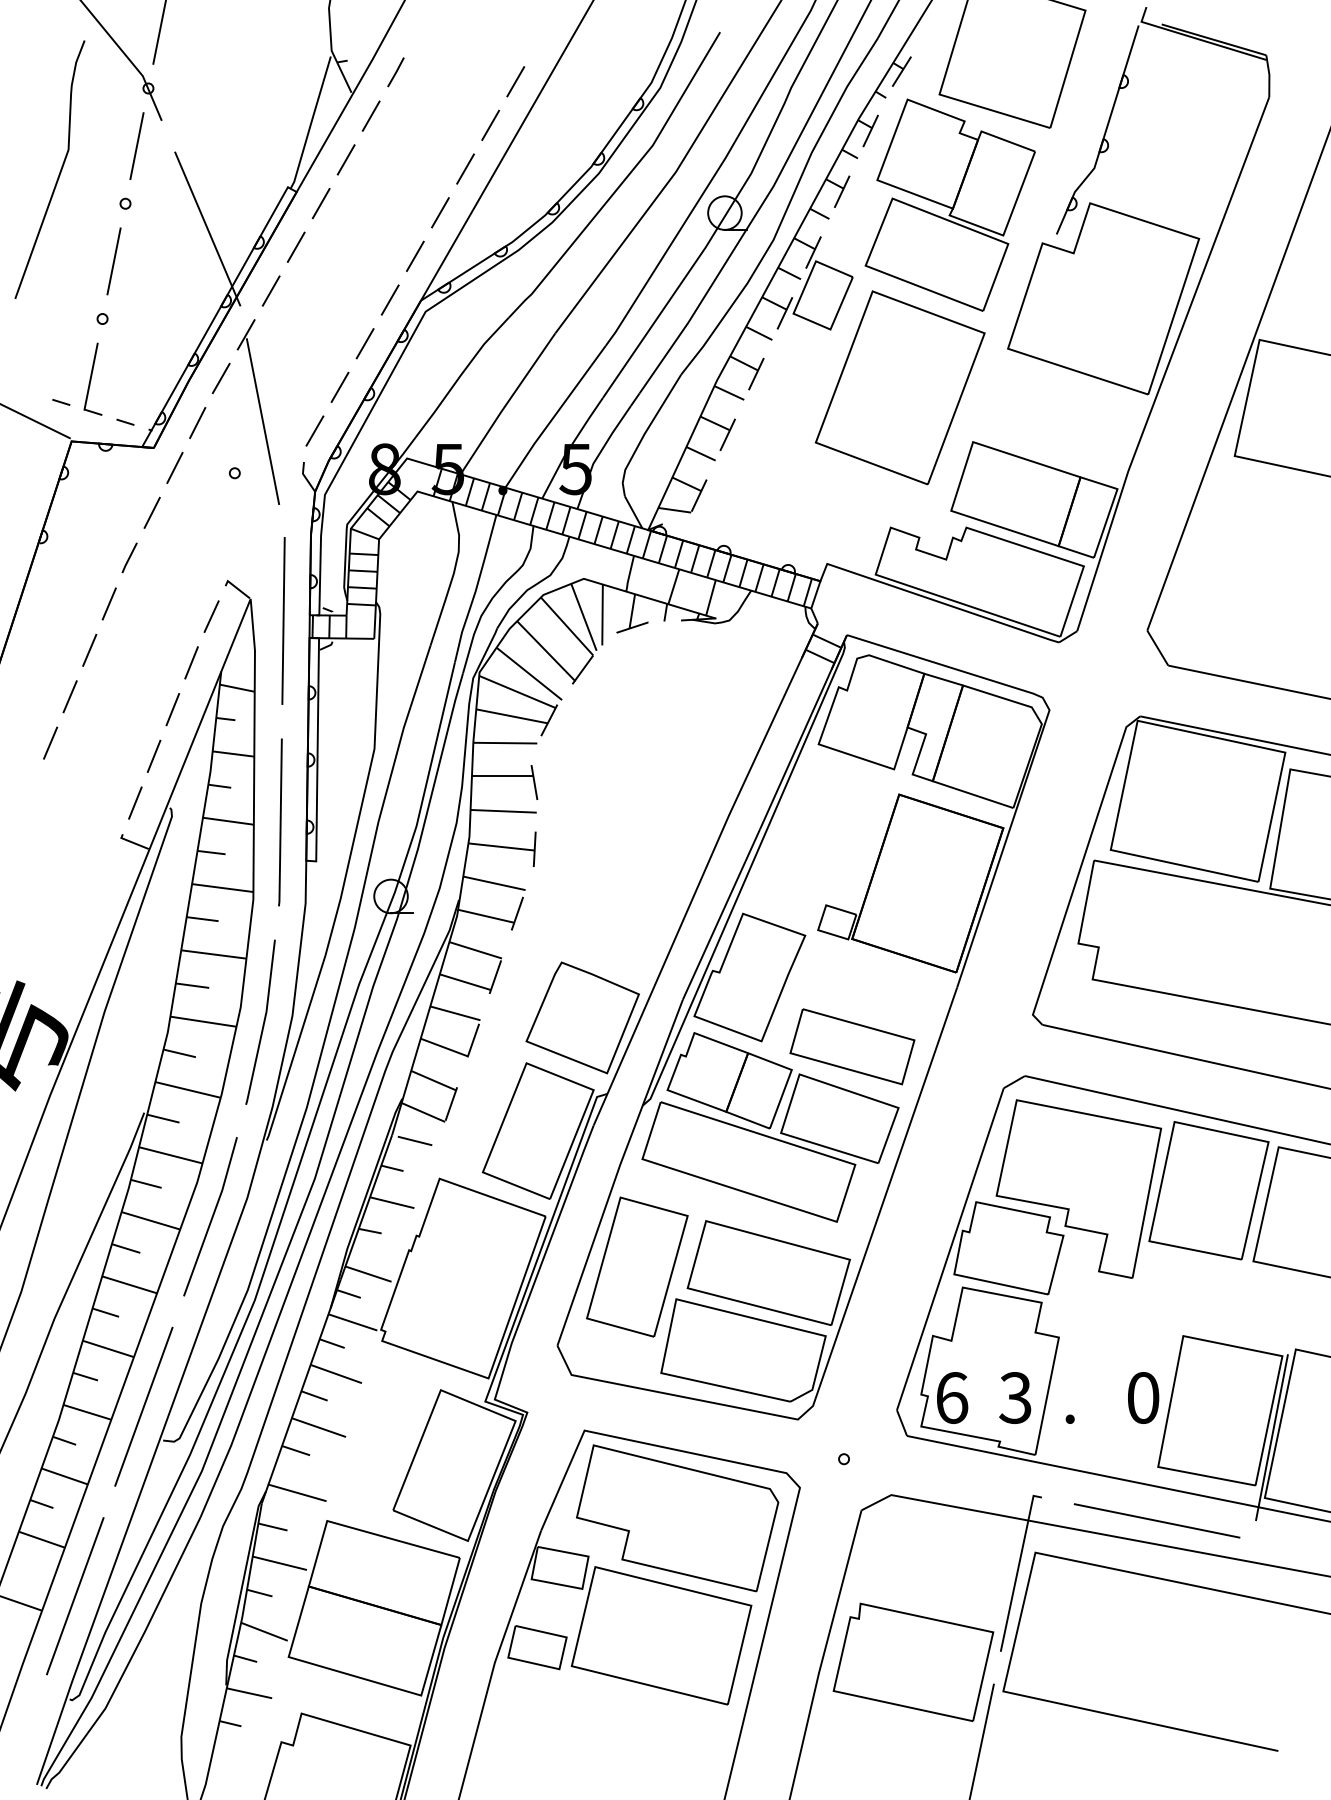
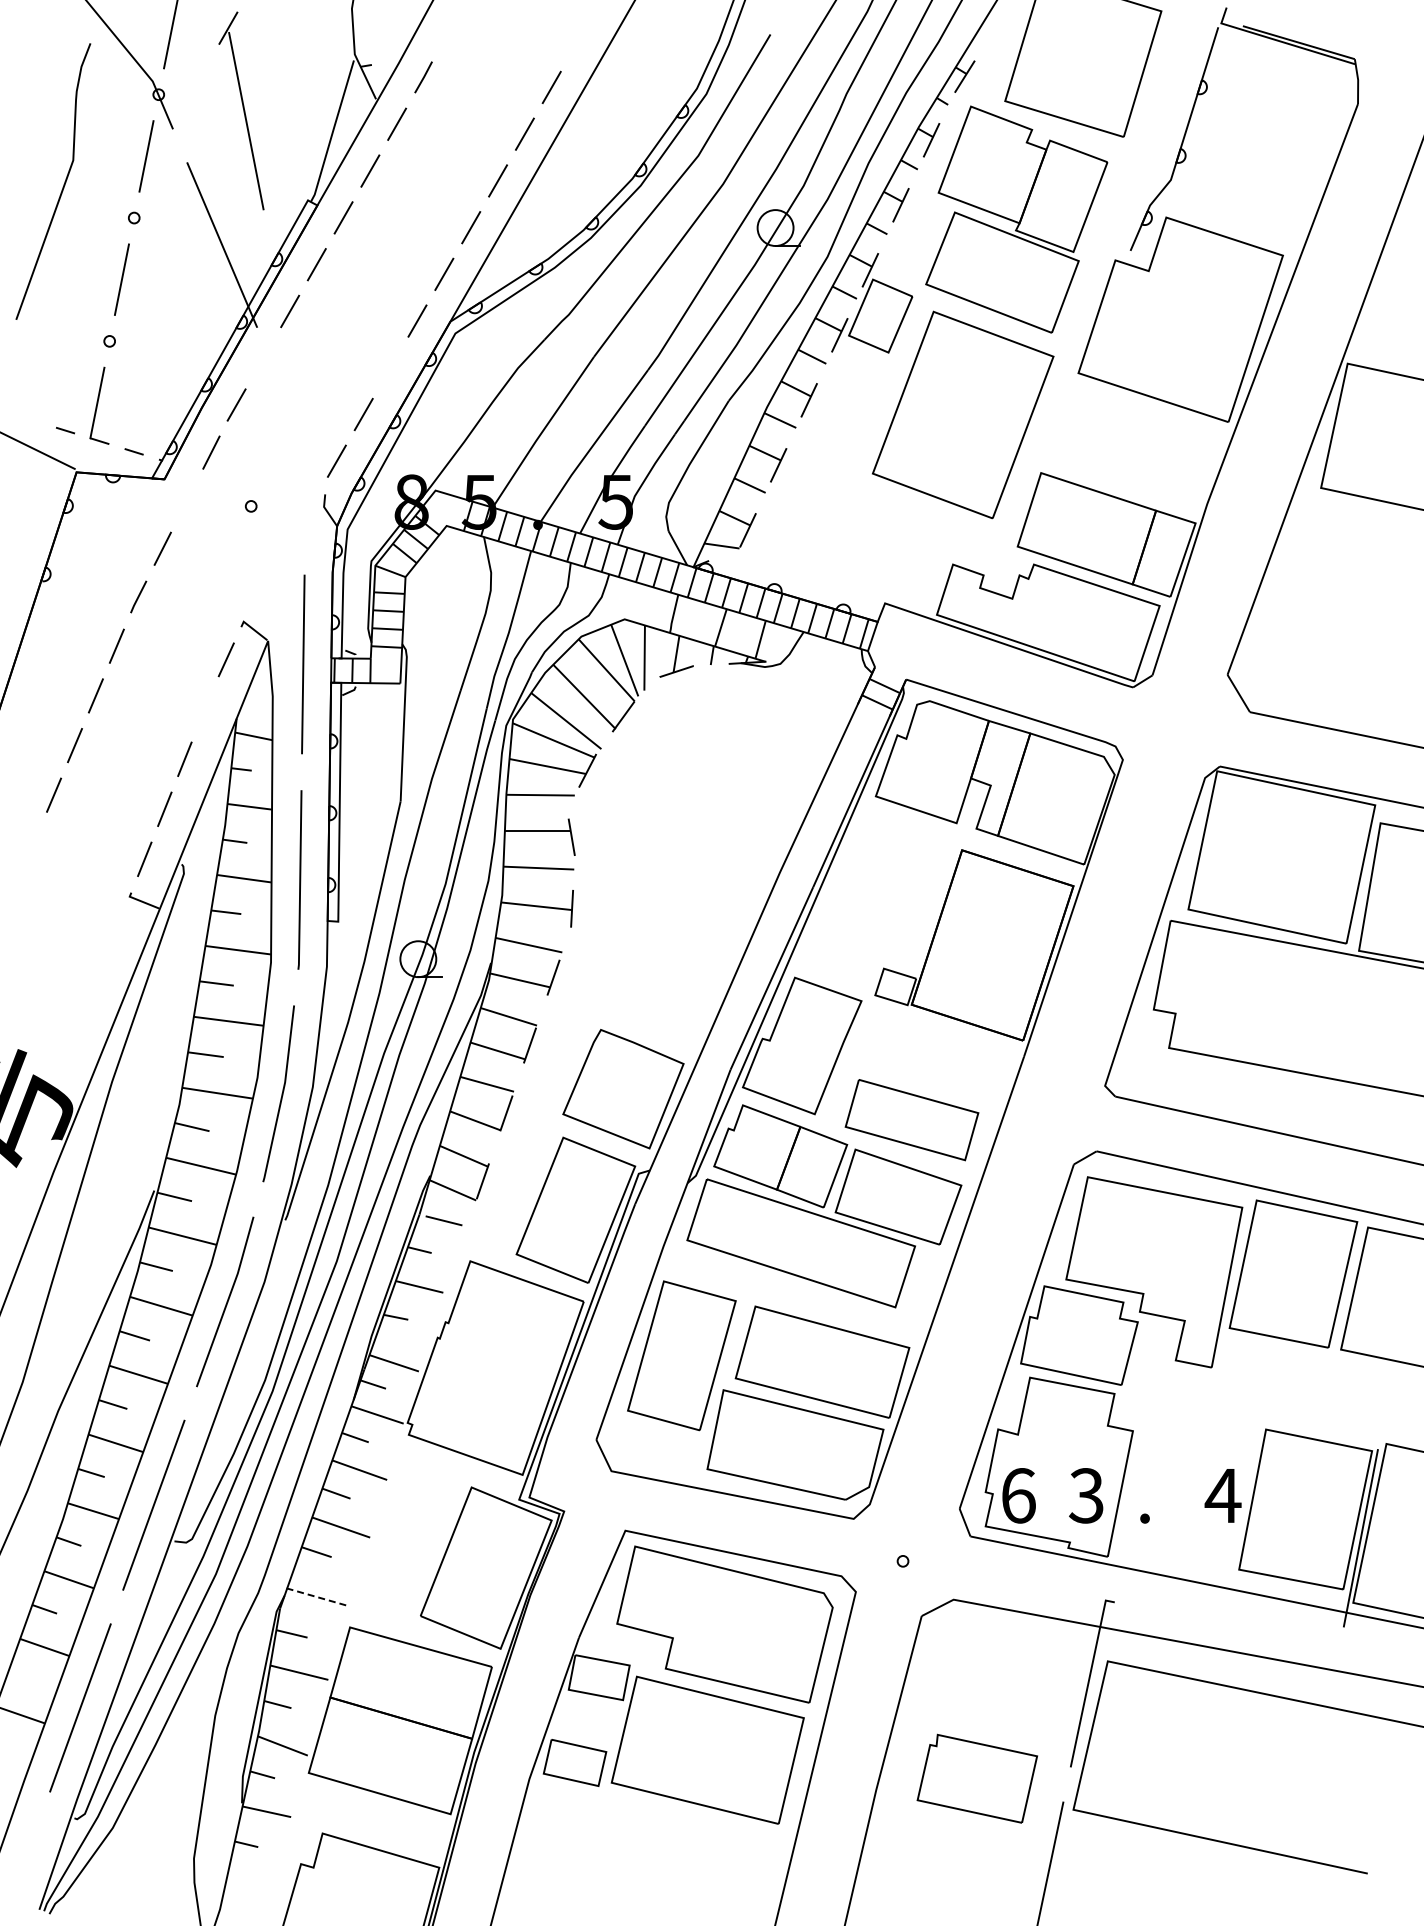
line: (365, 343) -> (390, 367), removed
part: (258, 411) -> (241, 110), moved
line: (175, 467) -> (187, 500), removed
line: (191, 662) -> (204, 708), removed
text: (1142, 1397) -> (1222, 1495), 0 -> 4
line: (296, 1493) -> (317, 1597), solid -> dashed
line: (1156, 1521) -> (1237, 1627), removed
part: (913, 1662) -> (977, 1778), size x0.7

